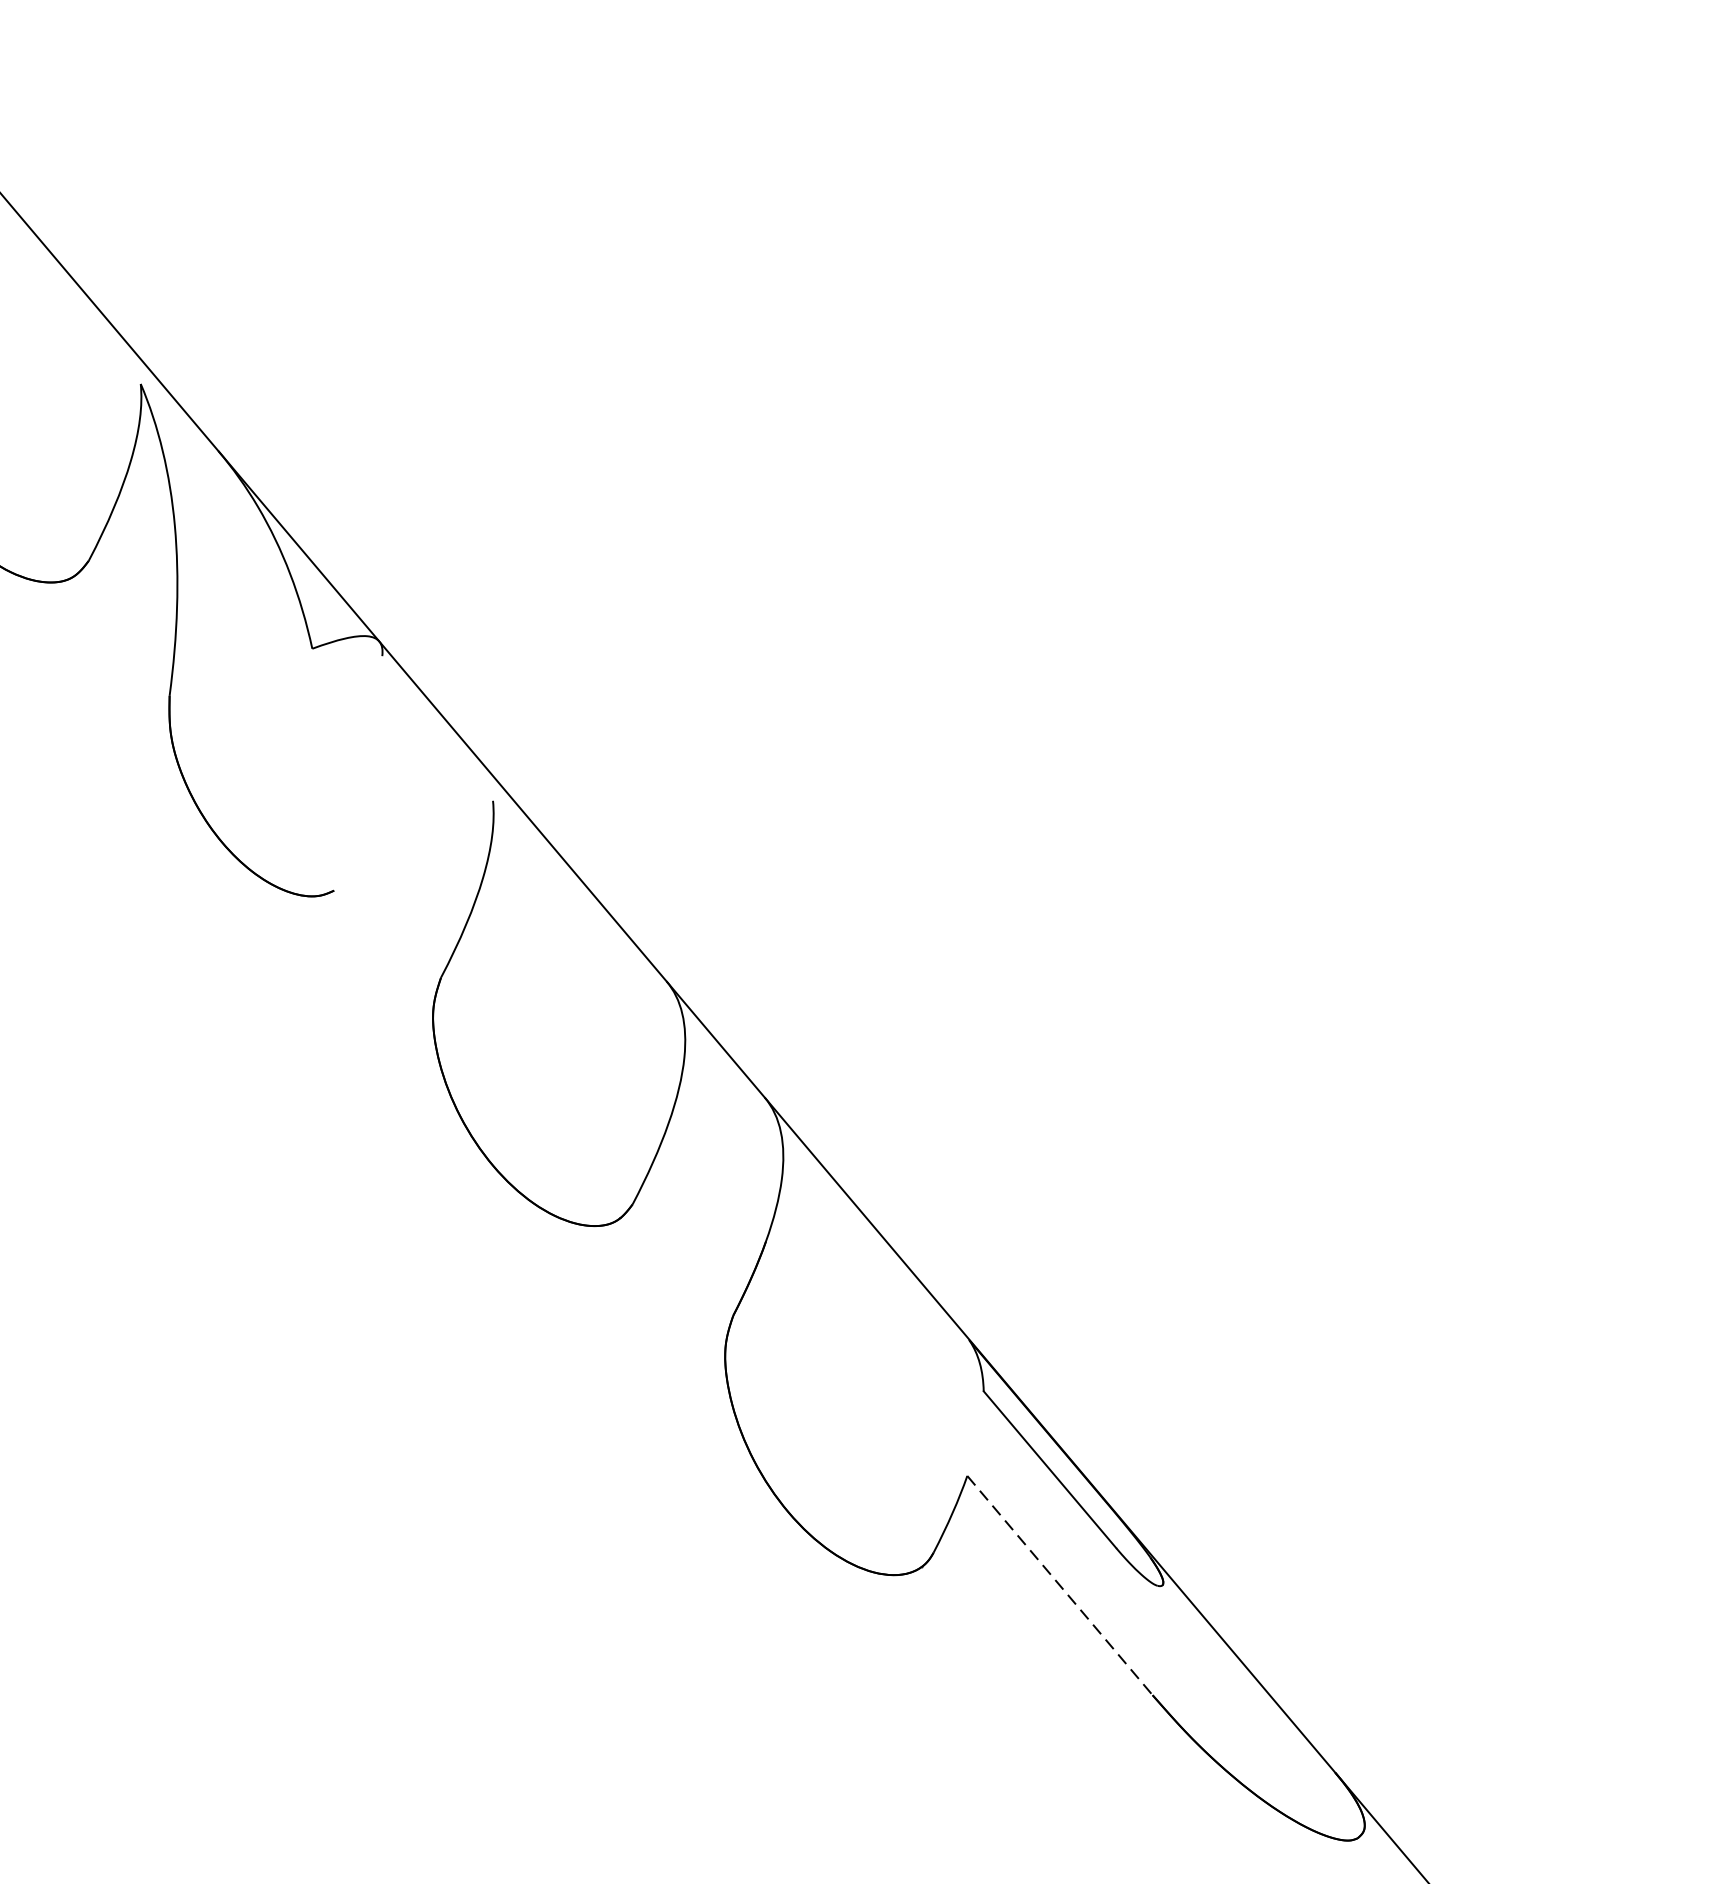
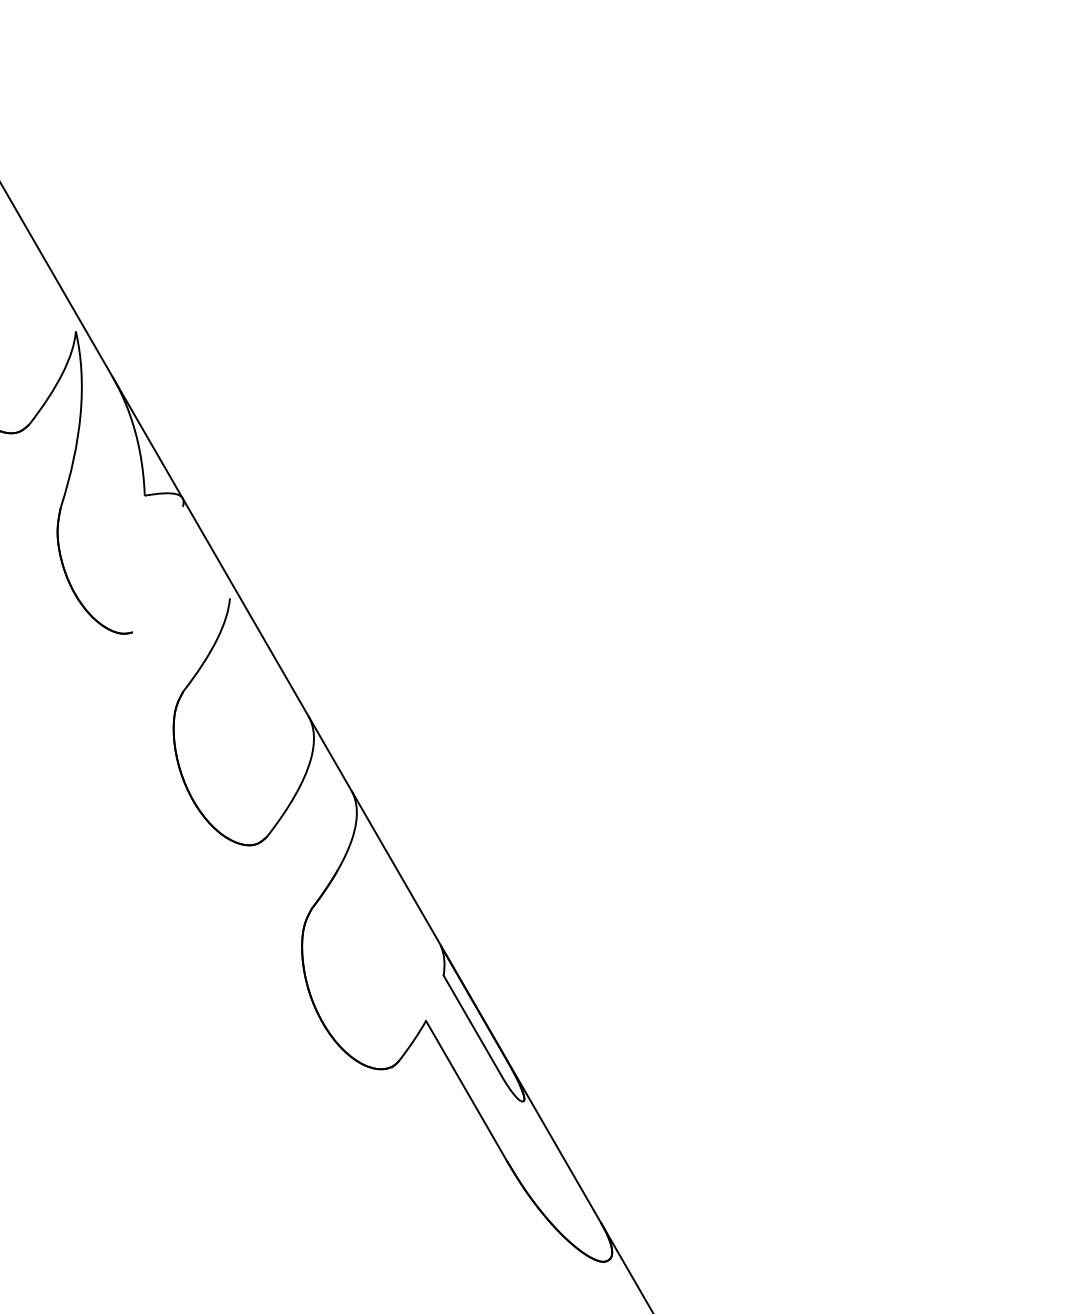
line: (1059, 1586) -> (466, 1091), dashed -> solid

